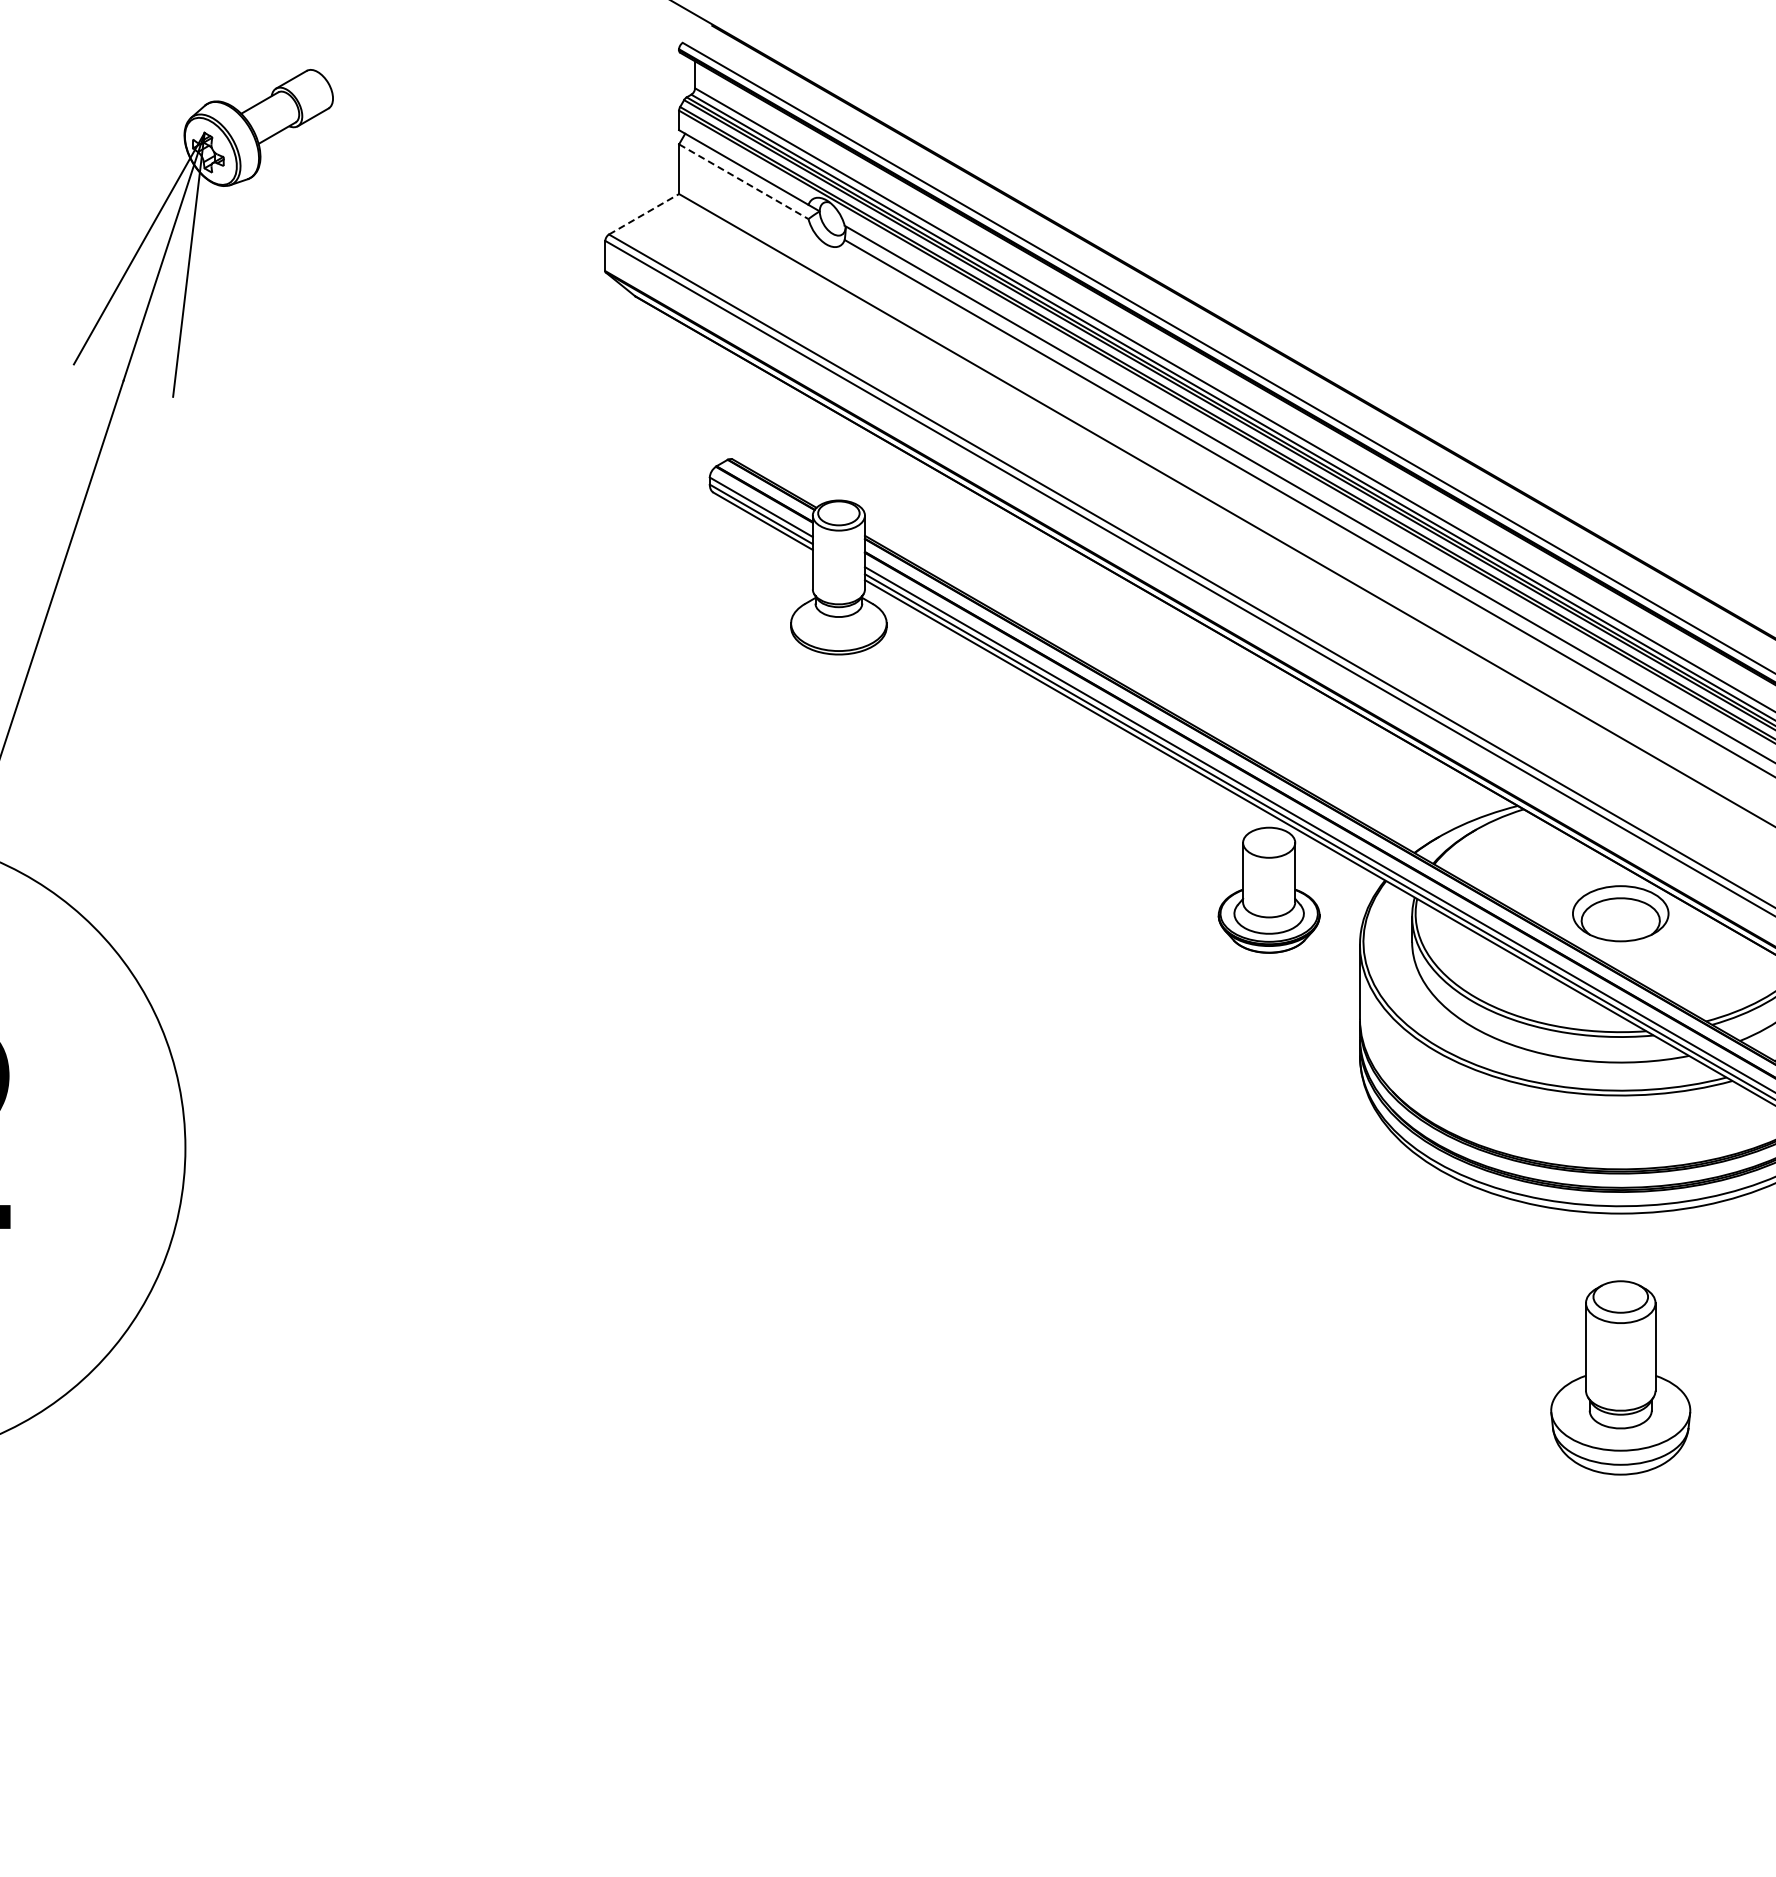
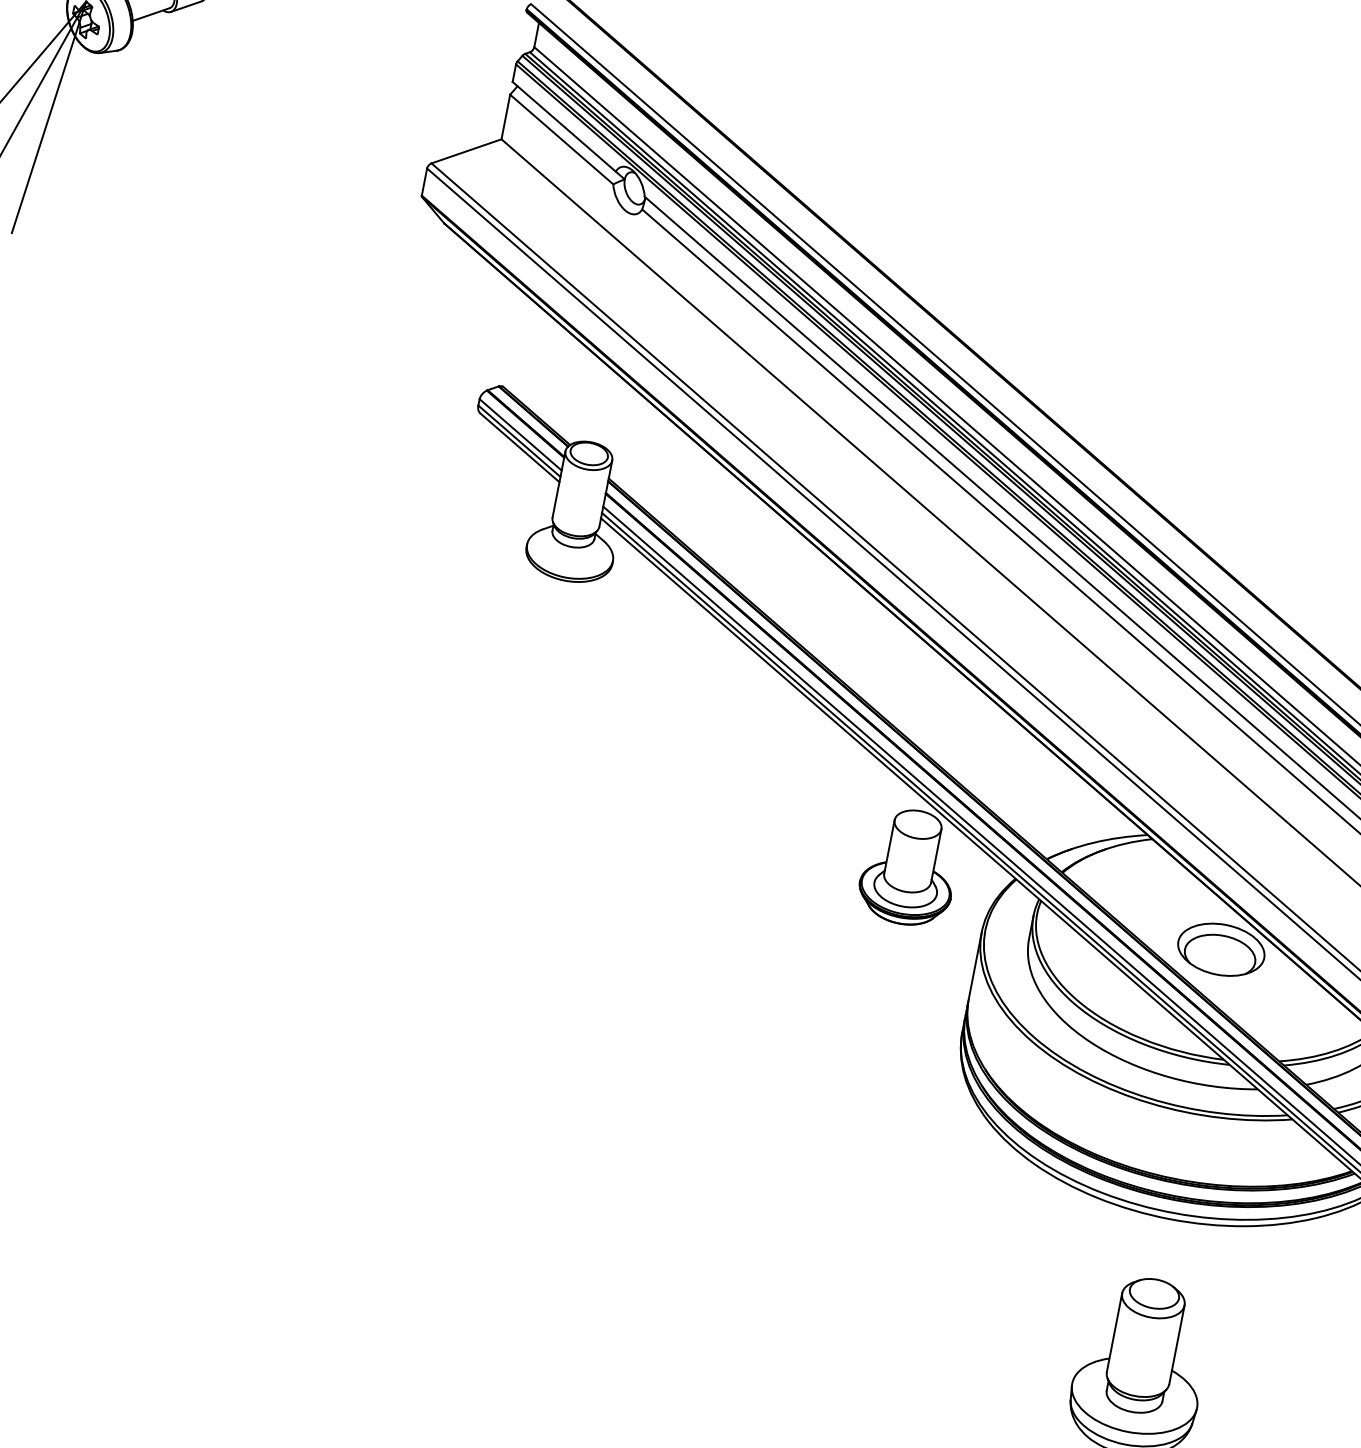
line: (743, 181) -> (561, 139), dashed -> solid
line: (644, 214) -> (466, 151), dashed -> solid

